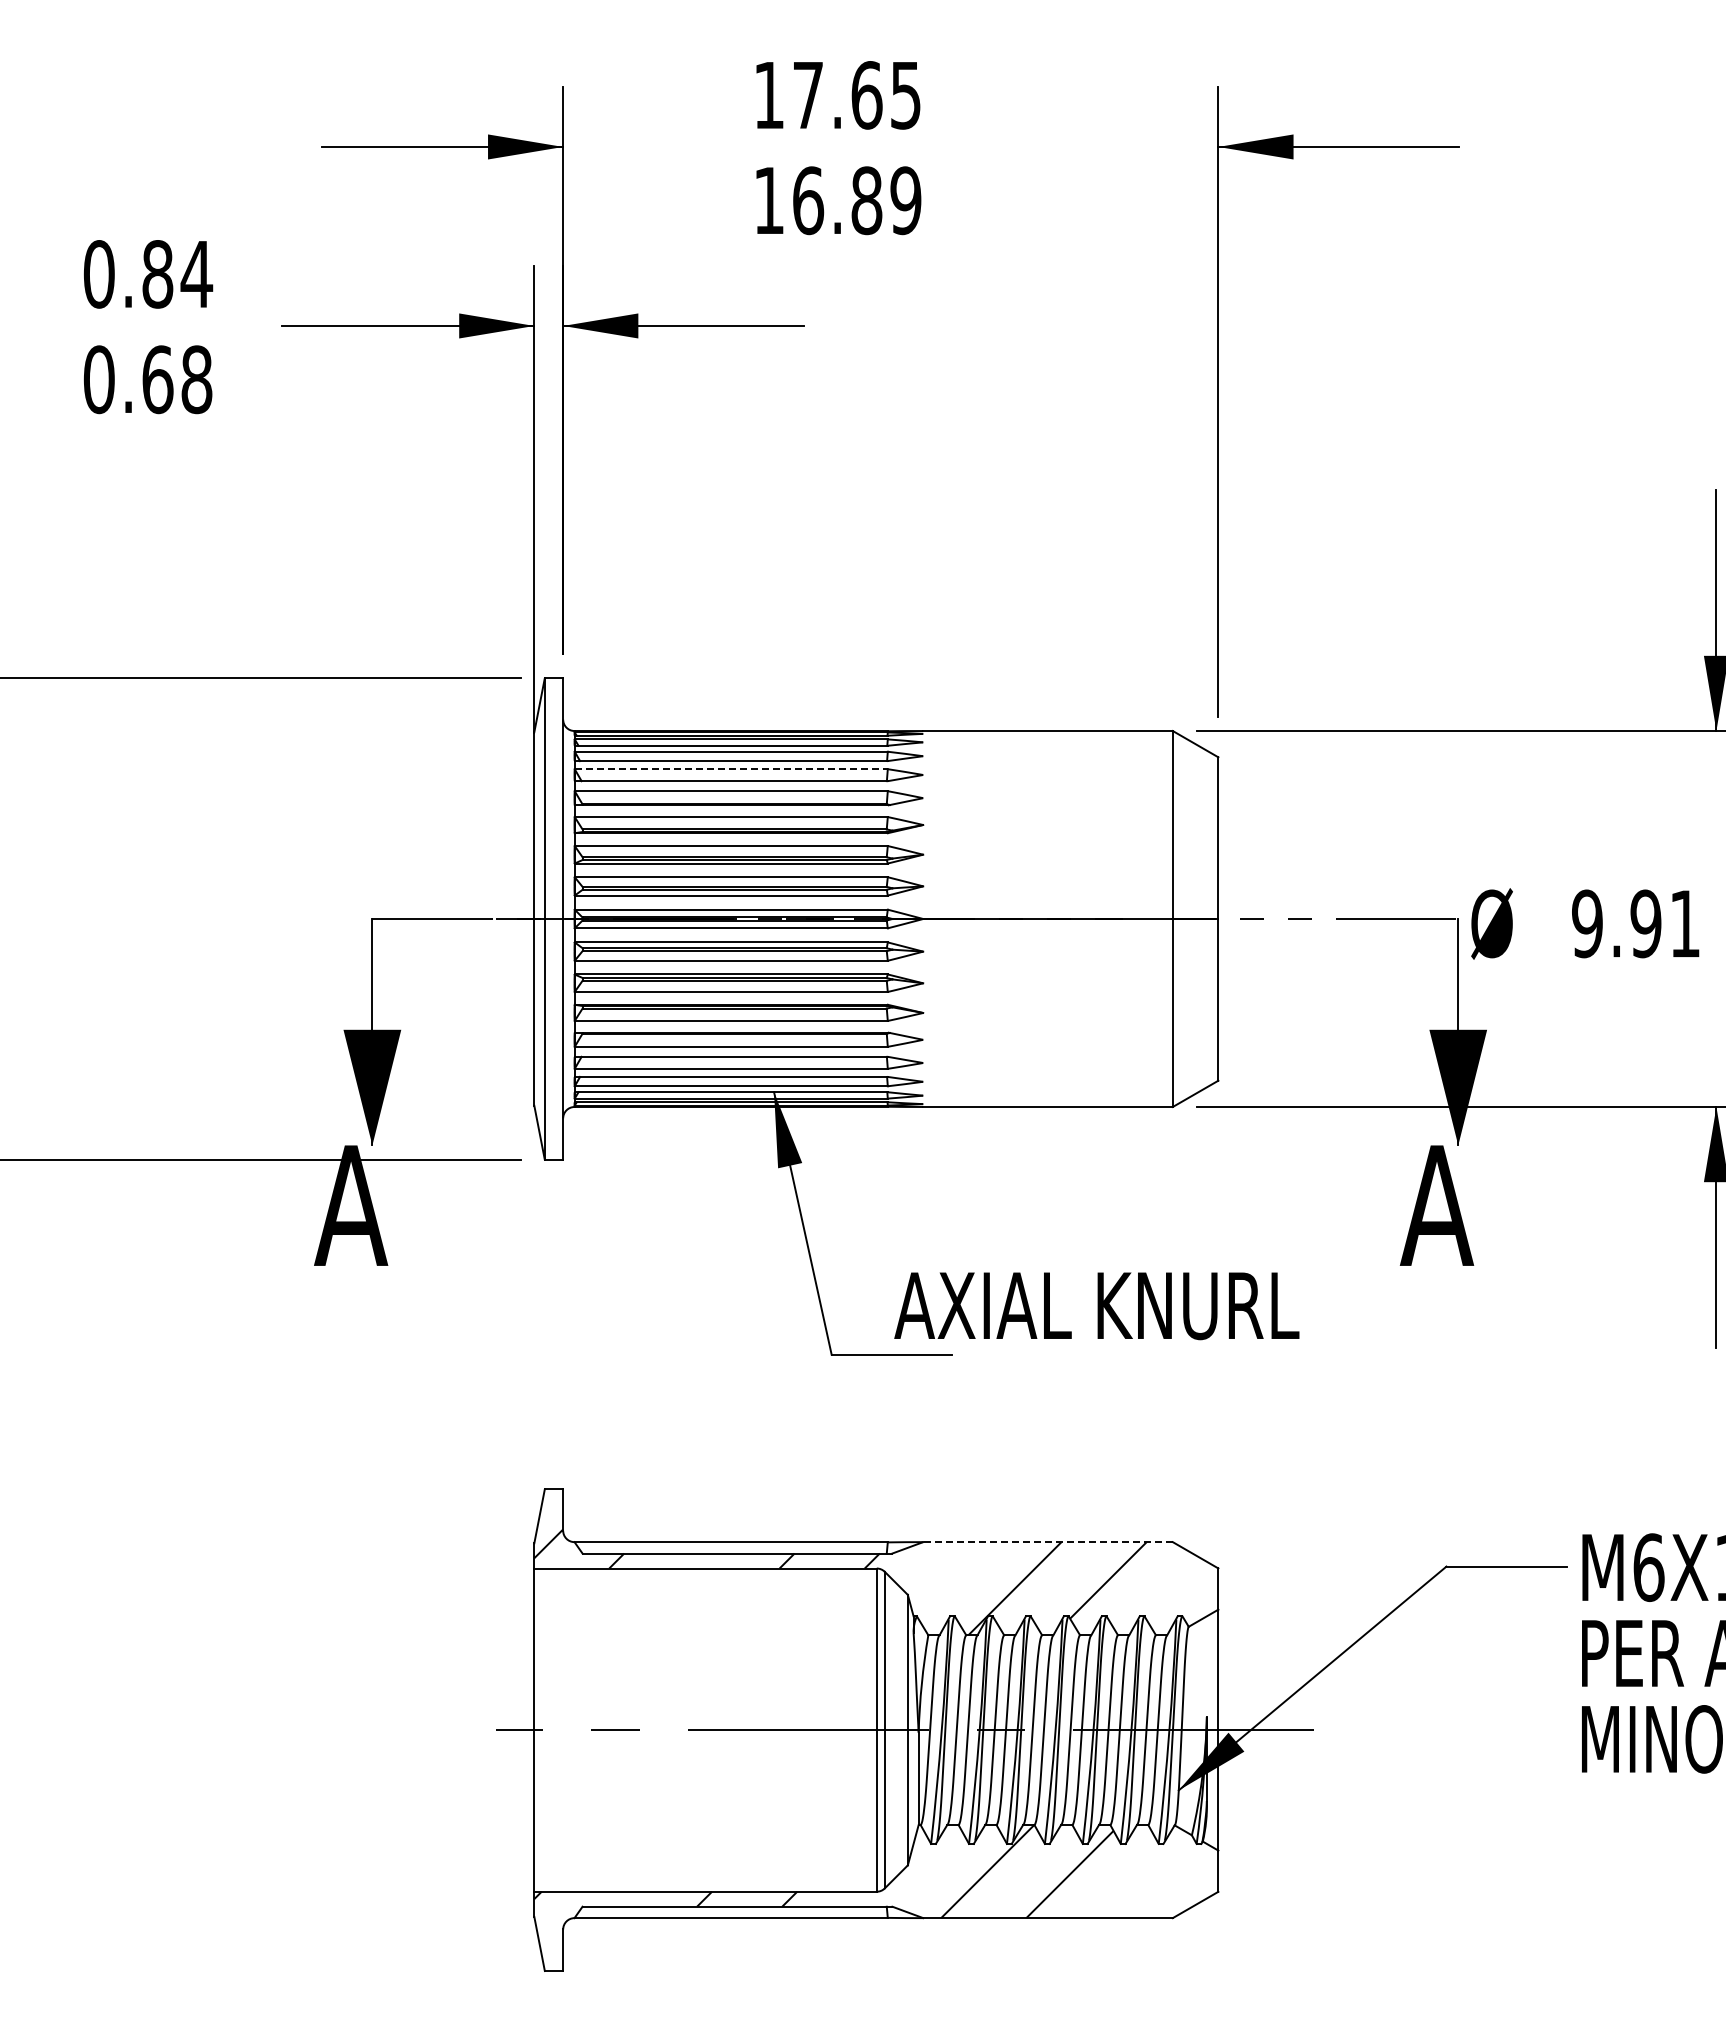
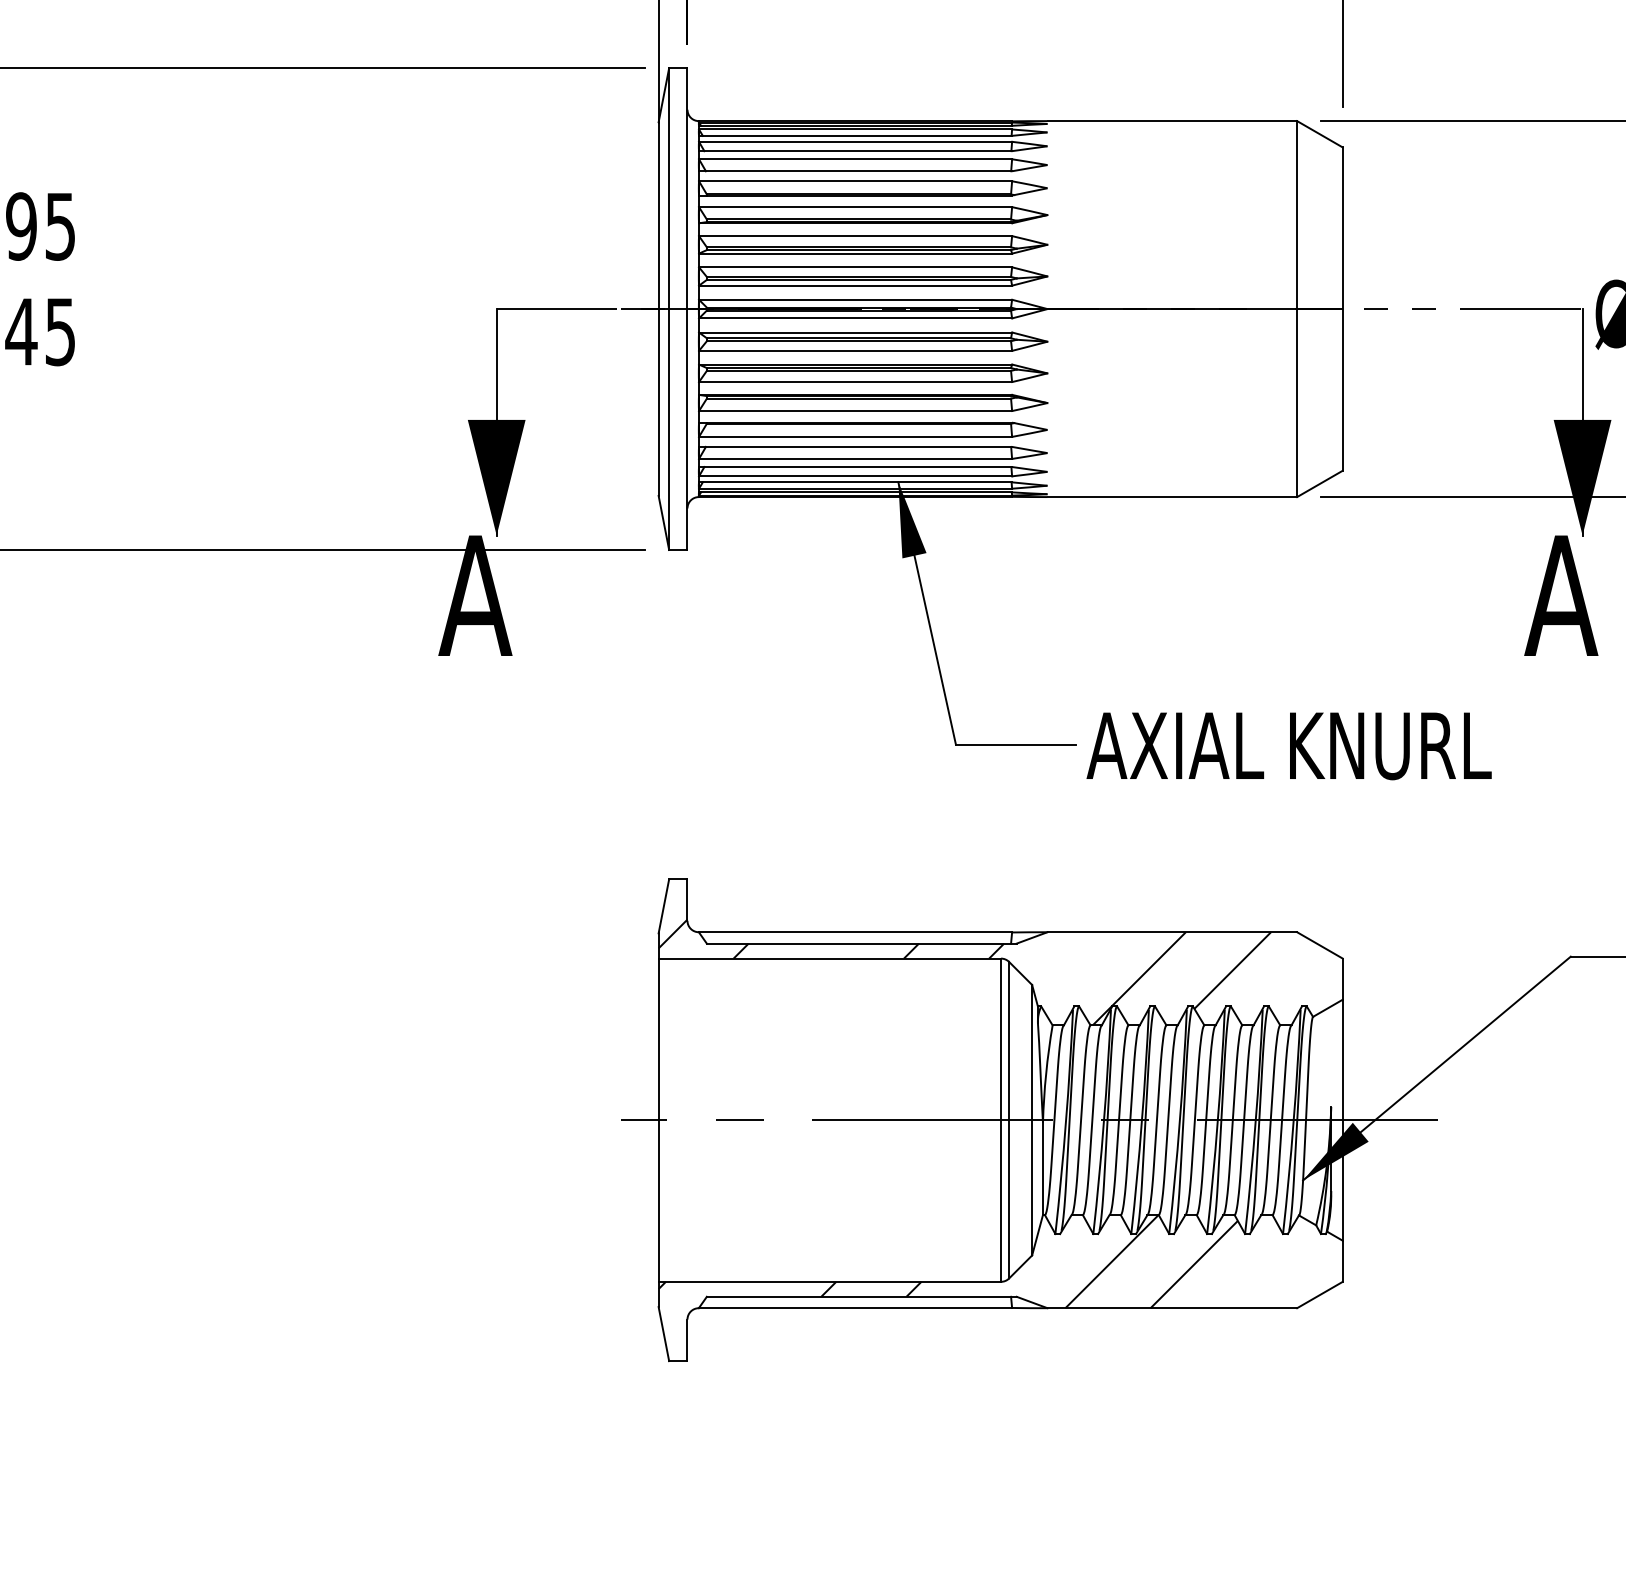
line: (731, 769) -> (855, 159), dashed -> solid
text: (1096, 1306) -> (1288, 746), moved
line: (1048, 1542) -> (1172, 932), dashed -> solid

